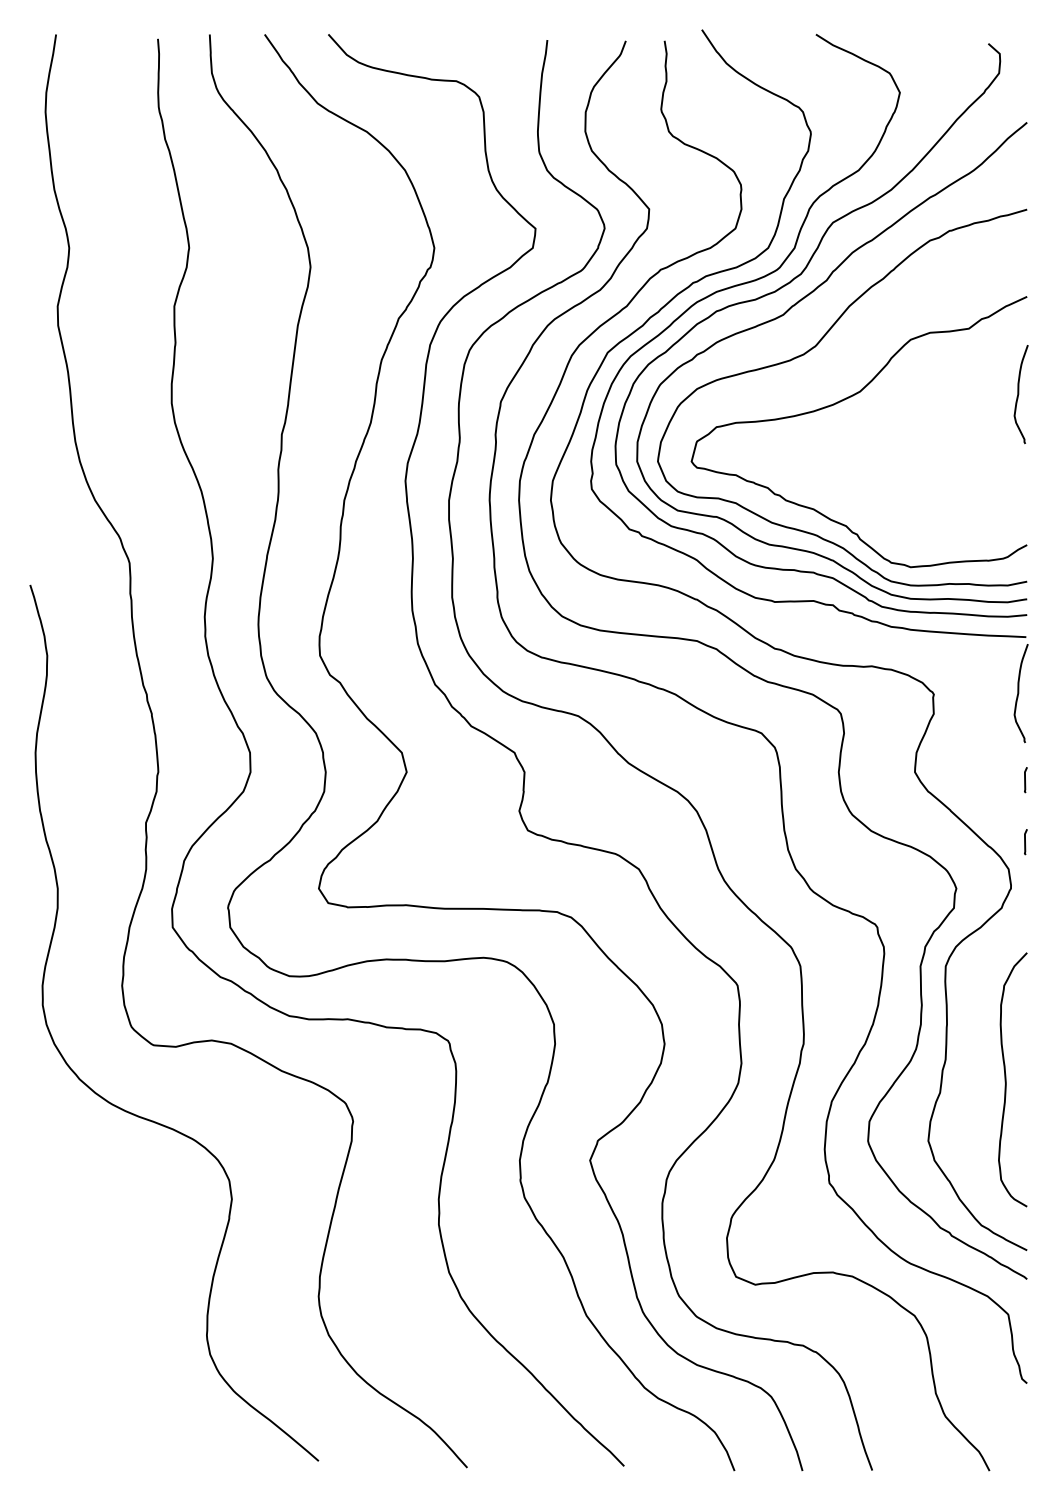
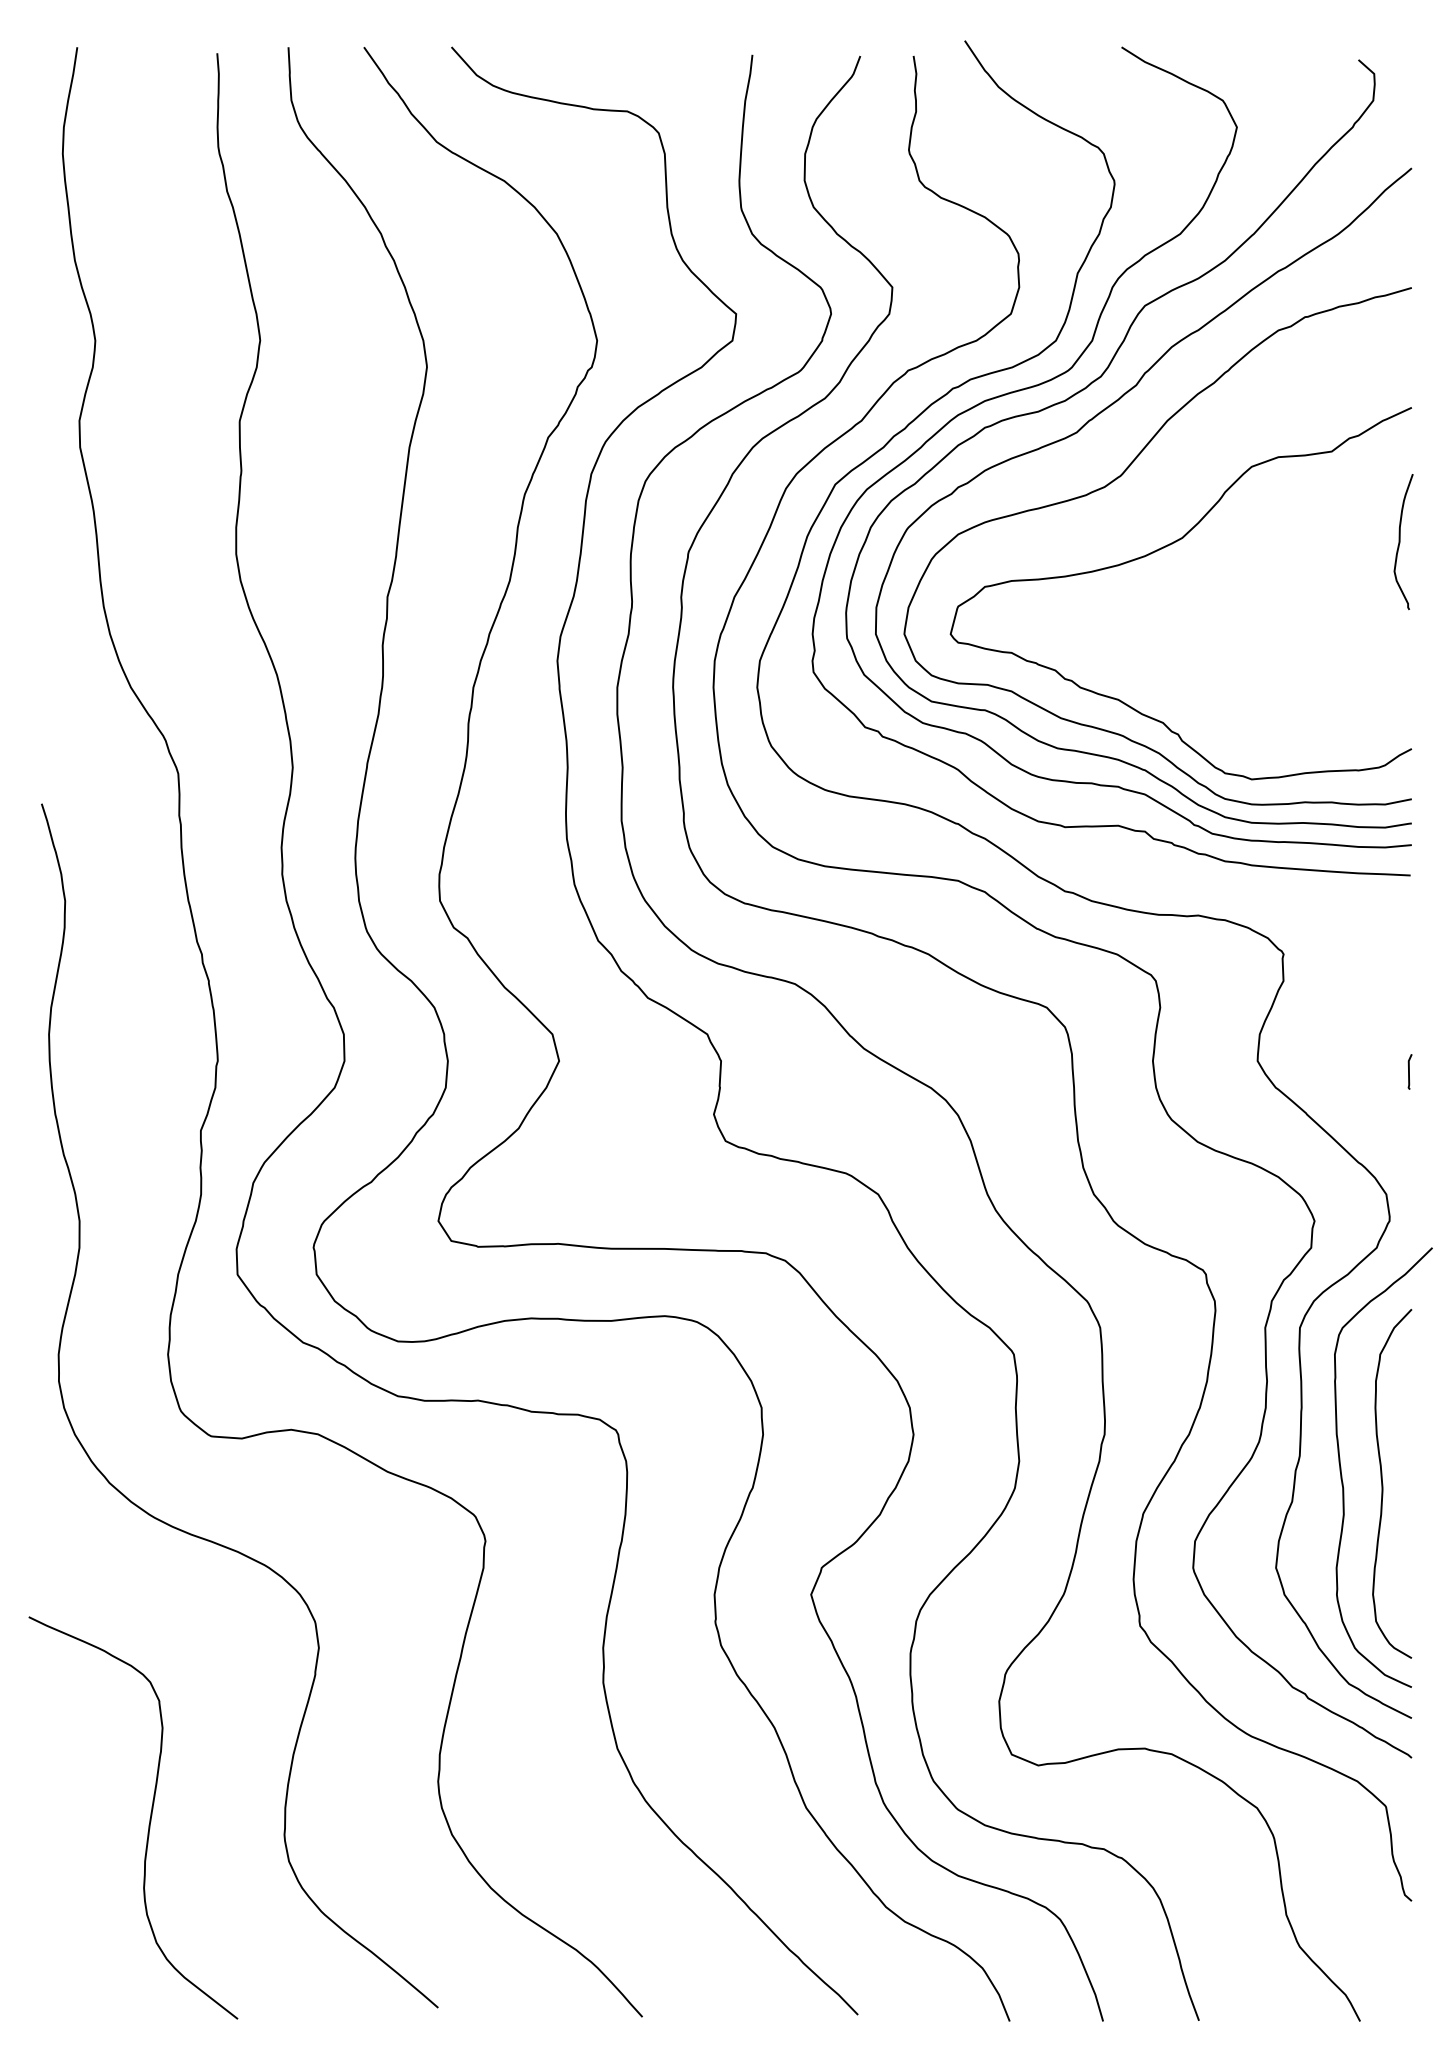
curve: (1019, 693) -> (1401, 952), removed
line: (1025, 842) -> (1409, 1157), removed
curve: (976, 1068) -> (1342, 1468), added
curve: (108, 1322) -> (149, 1817), added

